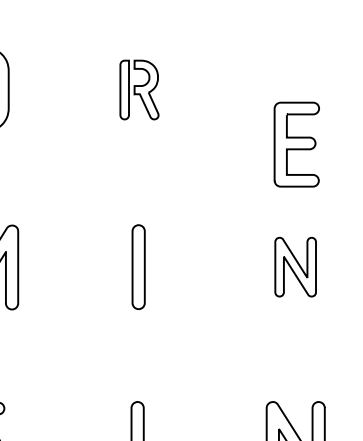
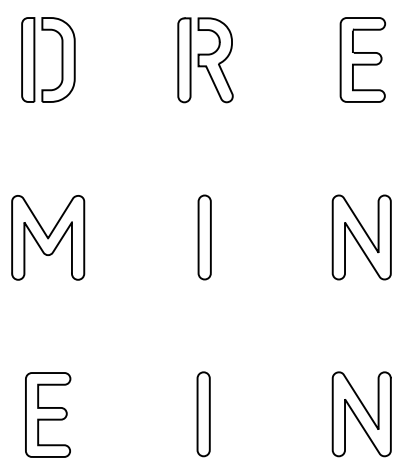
part: (139, 90) -> (205, 60), size x1.43
part: (296, 144) -> (362, 59), moved
part: (295, 267) -> (361, 237), size x1.43

